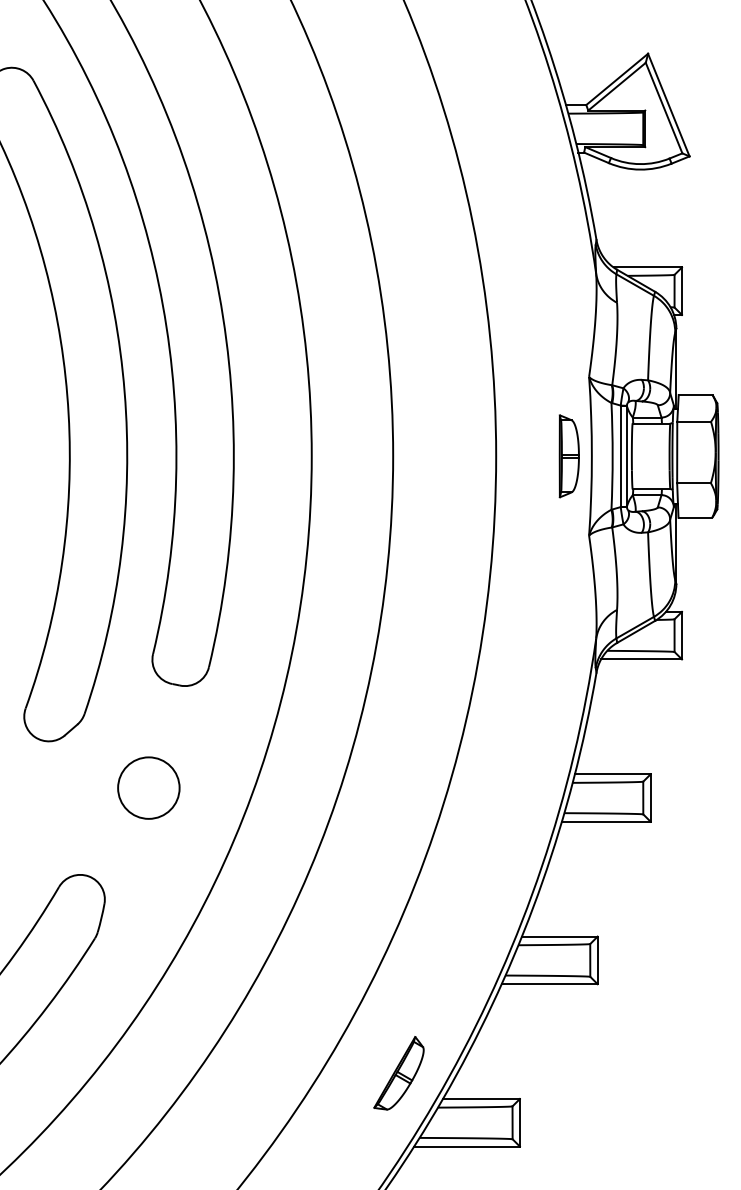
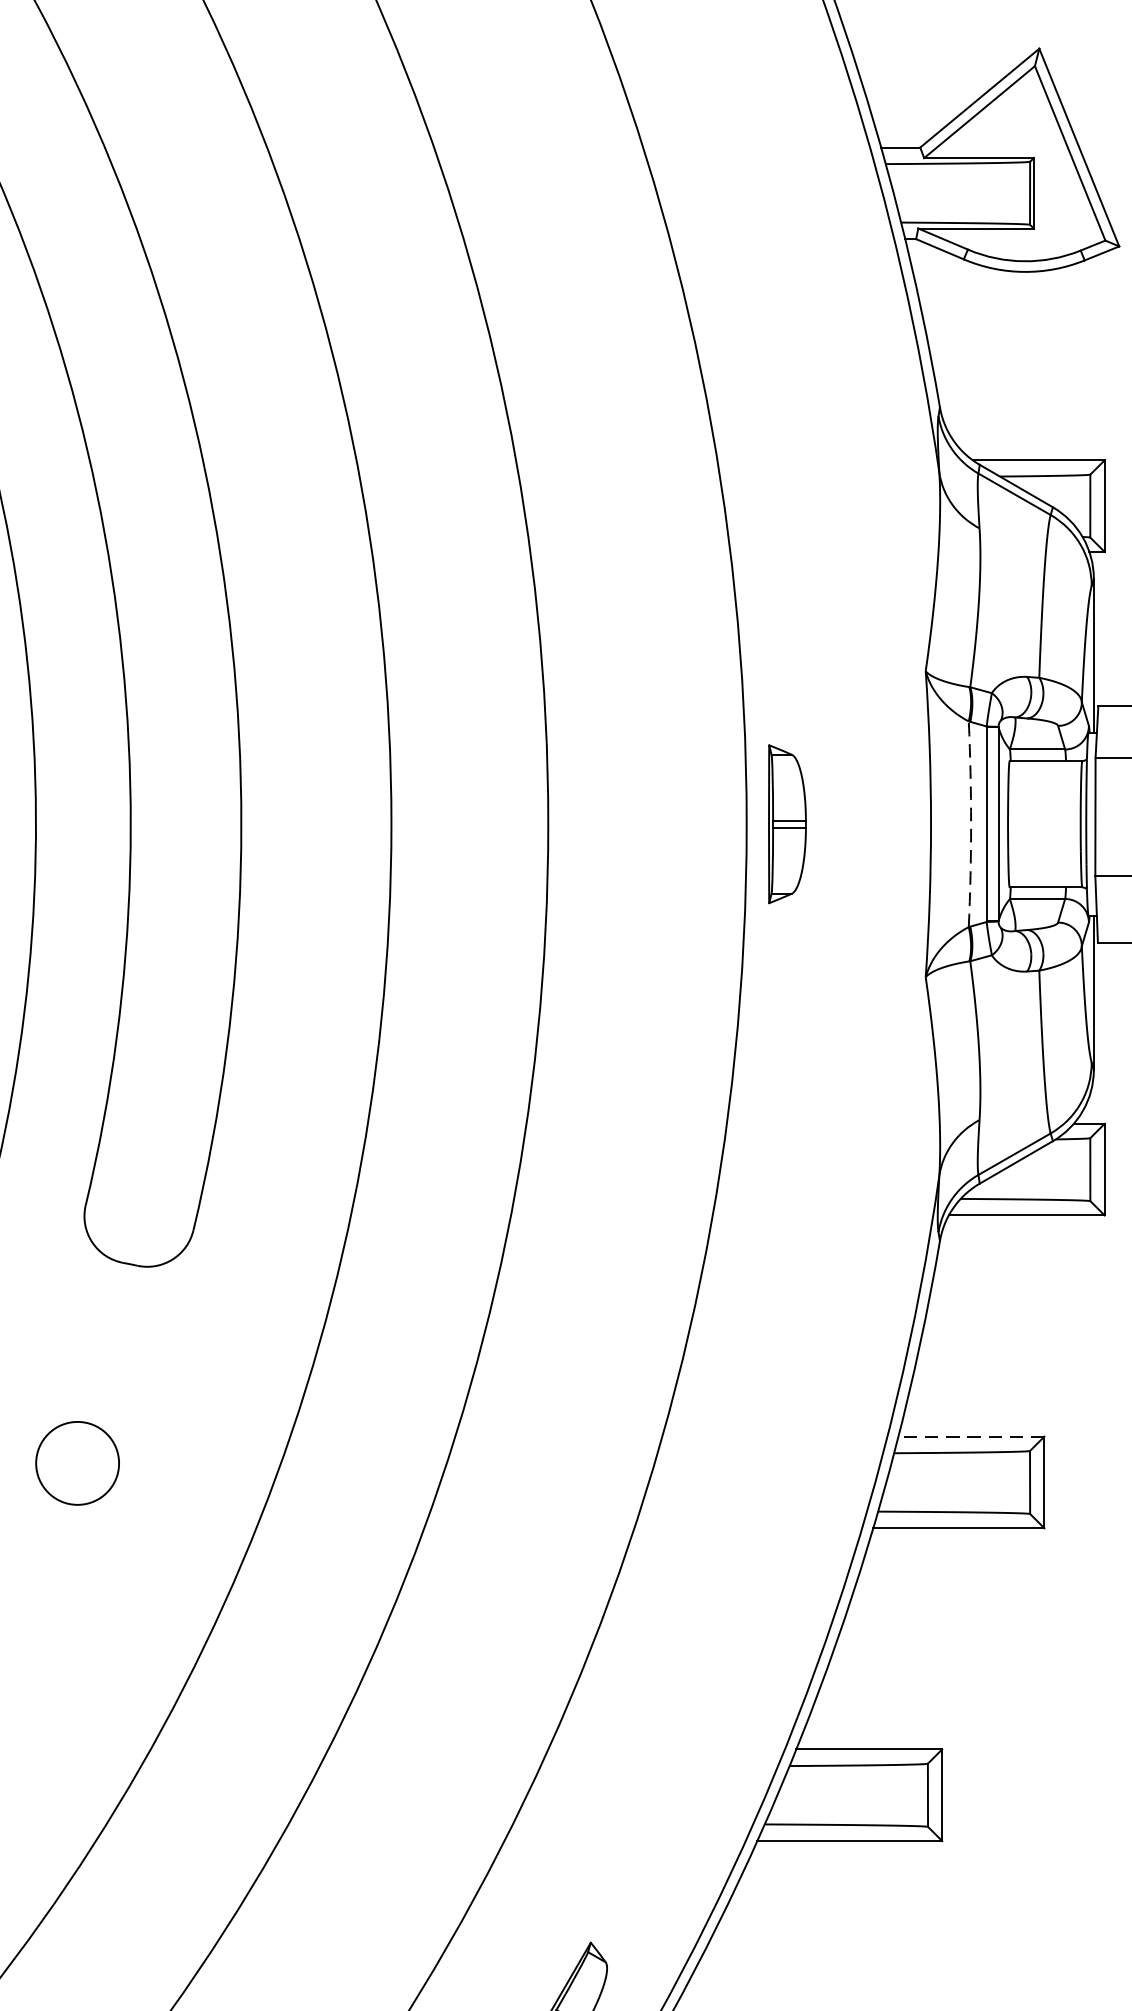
part: (568, 456) -> (785, 824), moved
arc: (612, 456) -> (970, 824), solid -> dashed
line: (612, 774) -> (970, 1437), solid -> dashed
circle: (148, 787) -> (76, 1462), size x0.7

